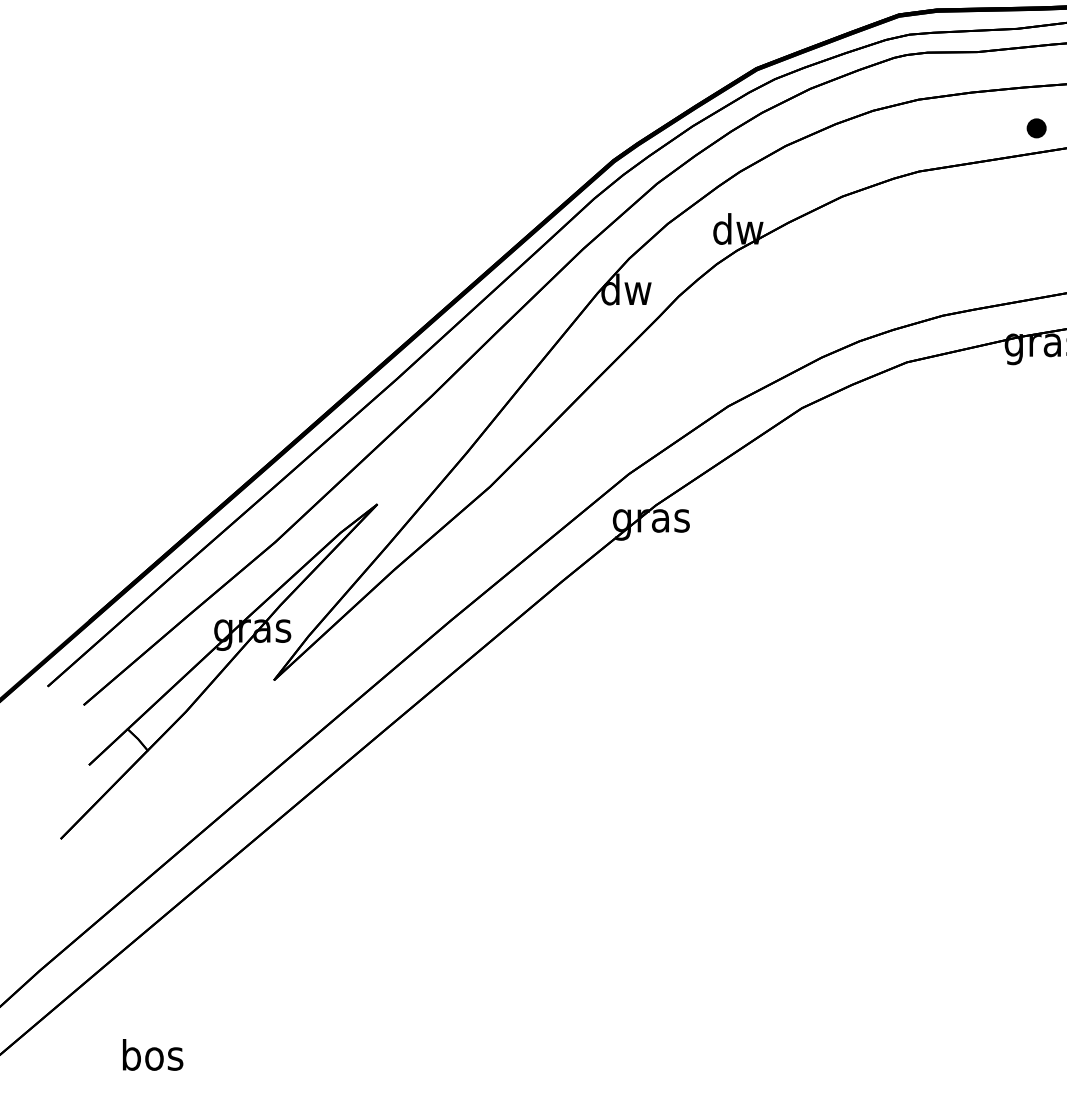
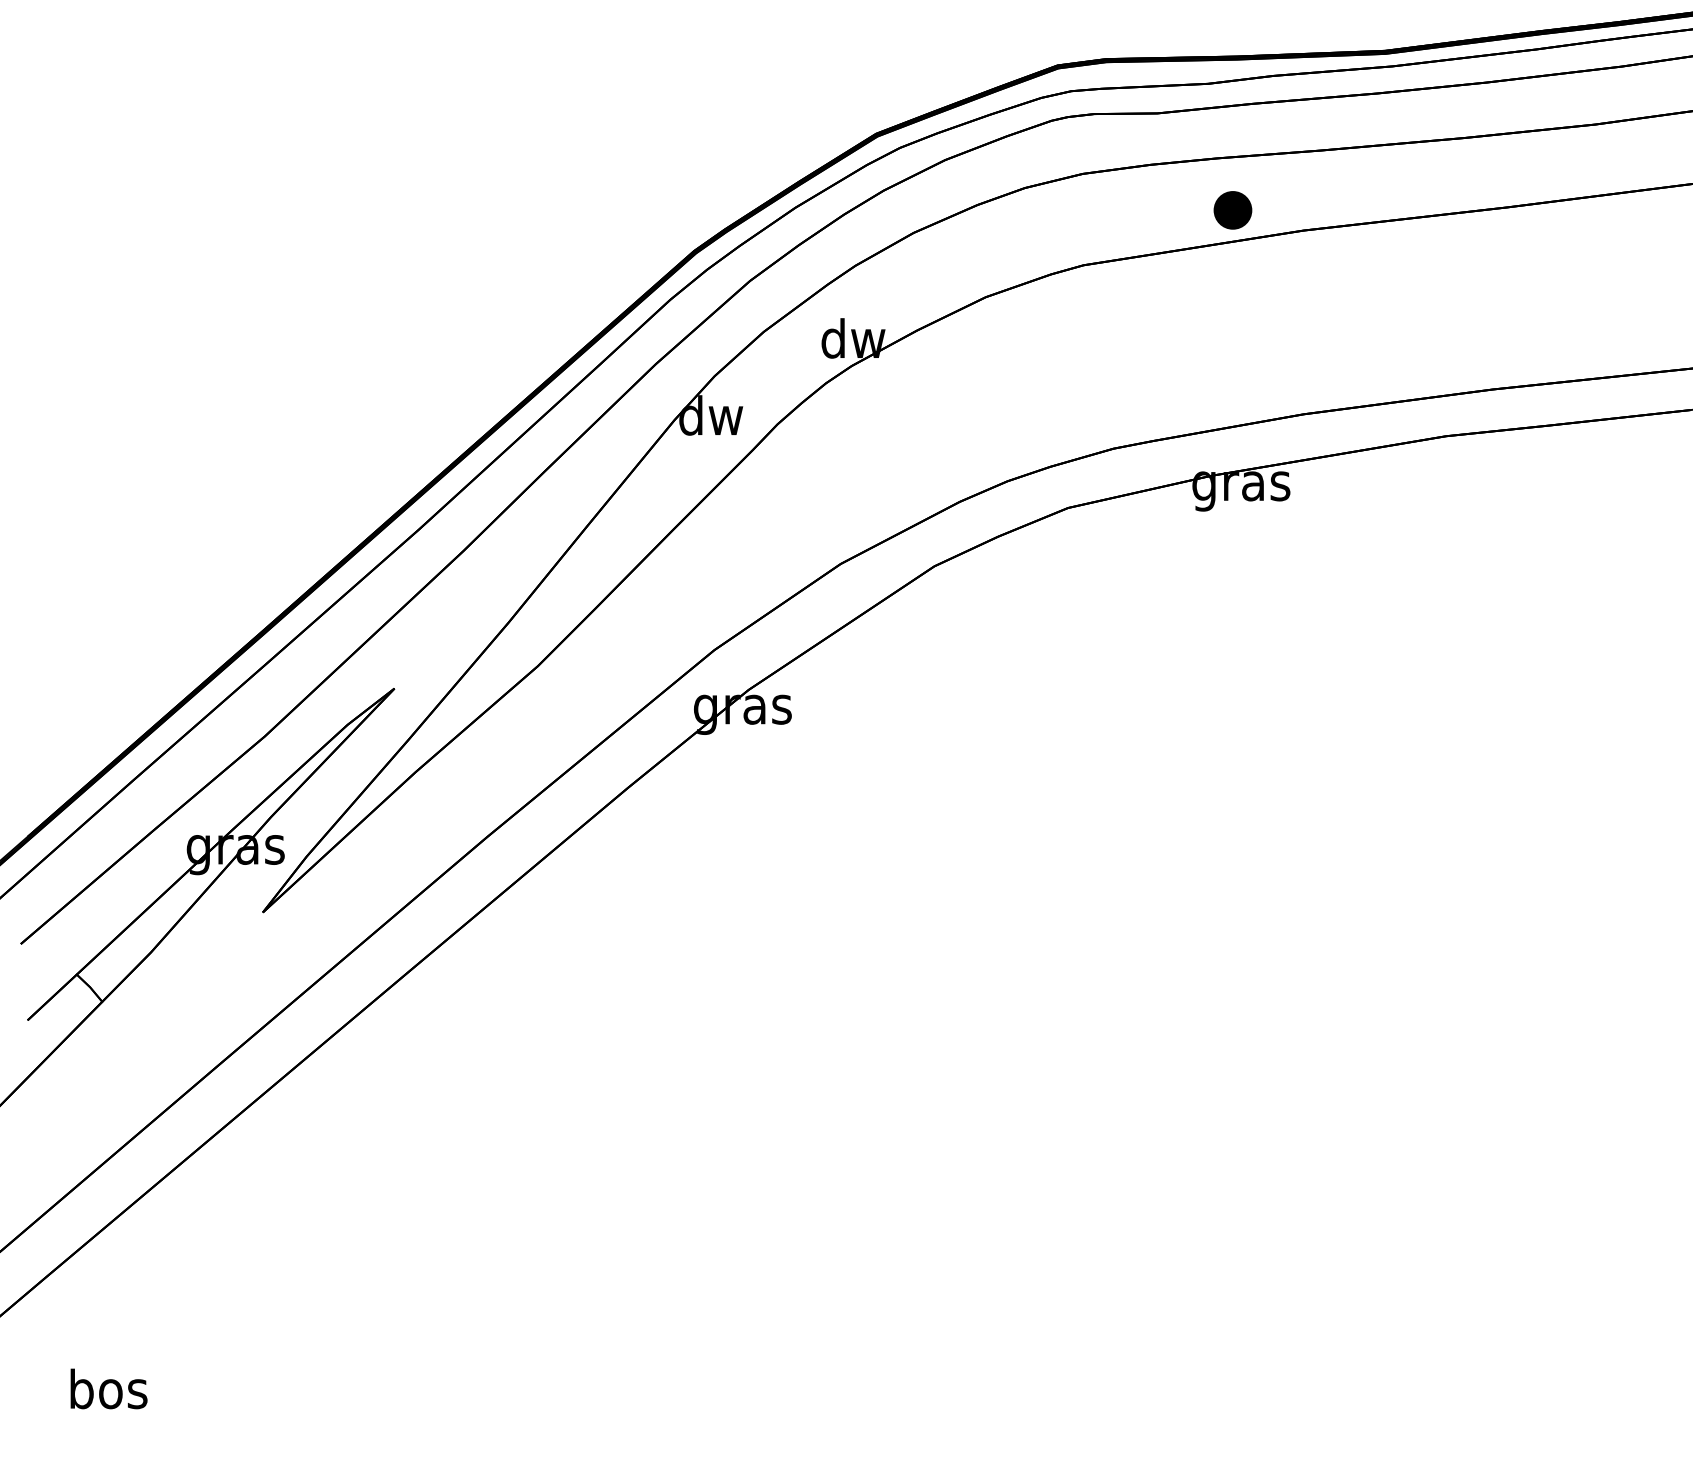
part: (1036, 128) -> (1232, 210), size x1.6

